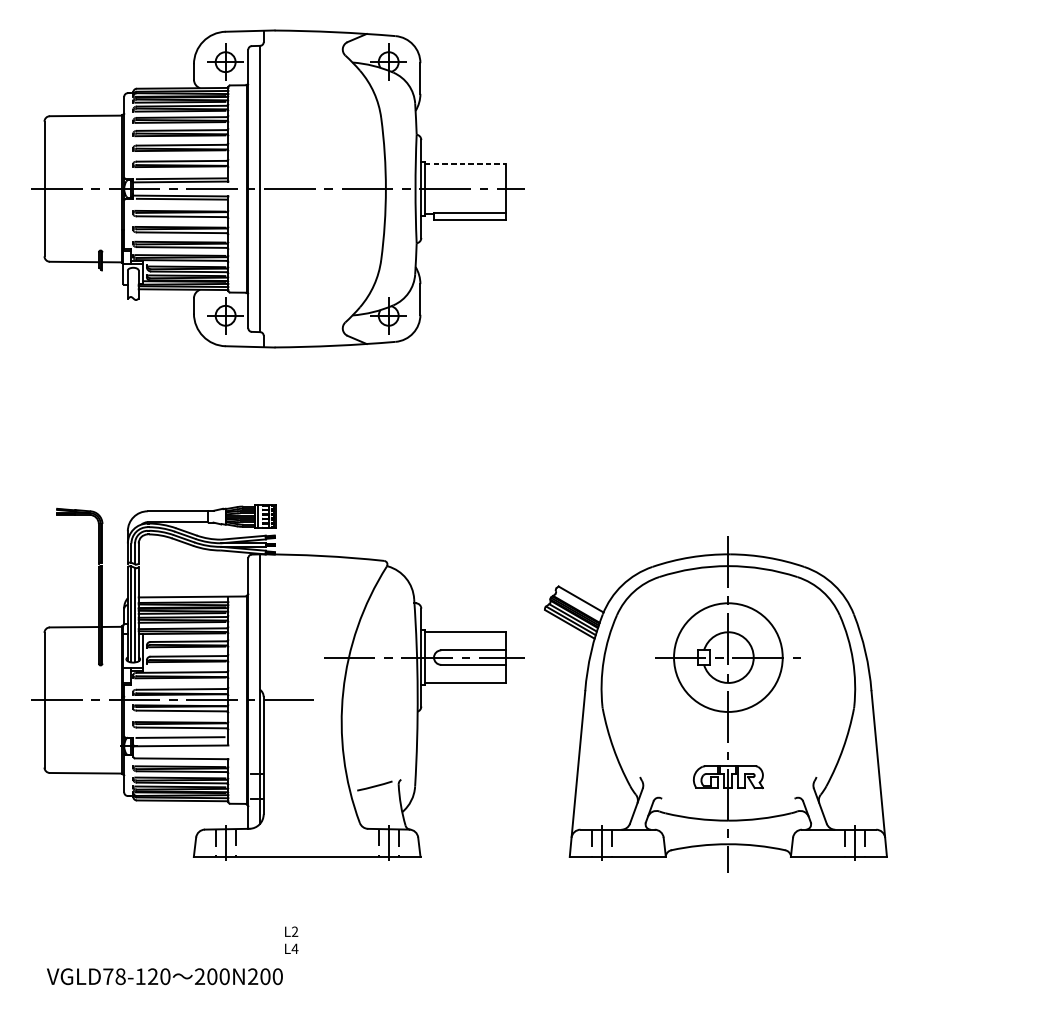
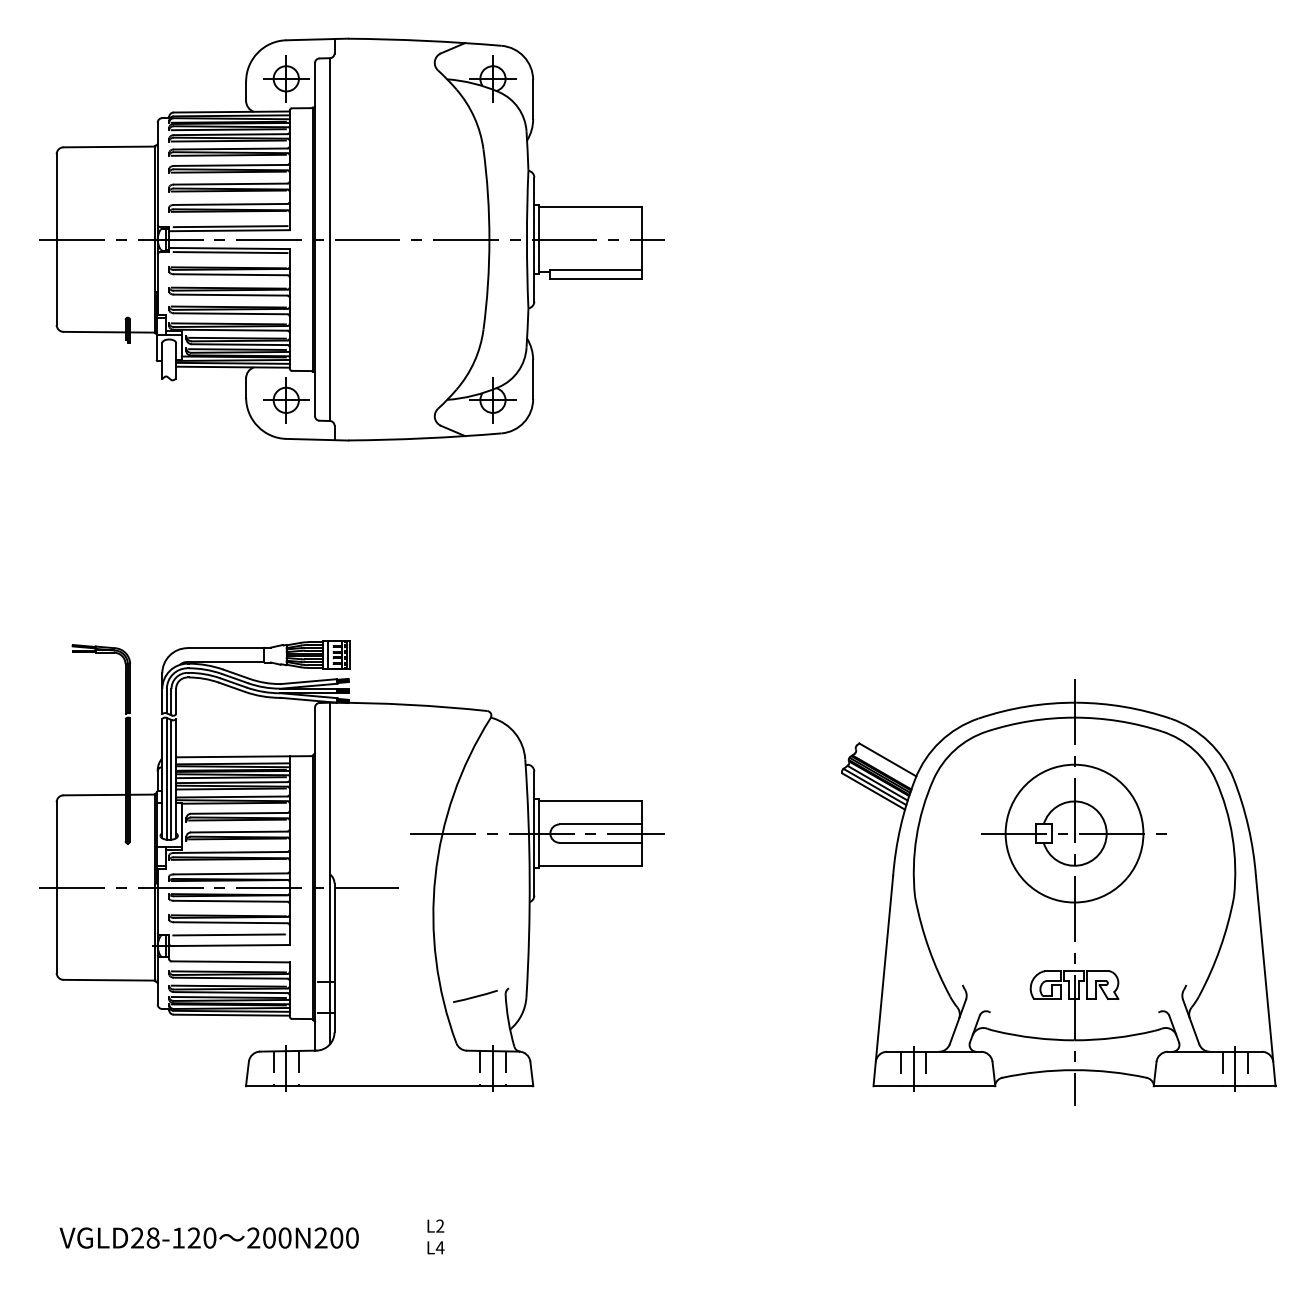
line: (465, 163) -> (590, 207), dashed -> solid
part: (715, 704) -> (1058, 892), moved
text: (291, 939) -> (435, 1236), moved
text: (108, 976) -> (137, 1237), VGLD78-120 -> VGLD28-120

